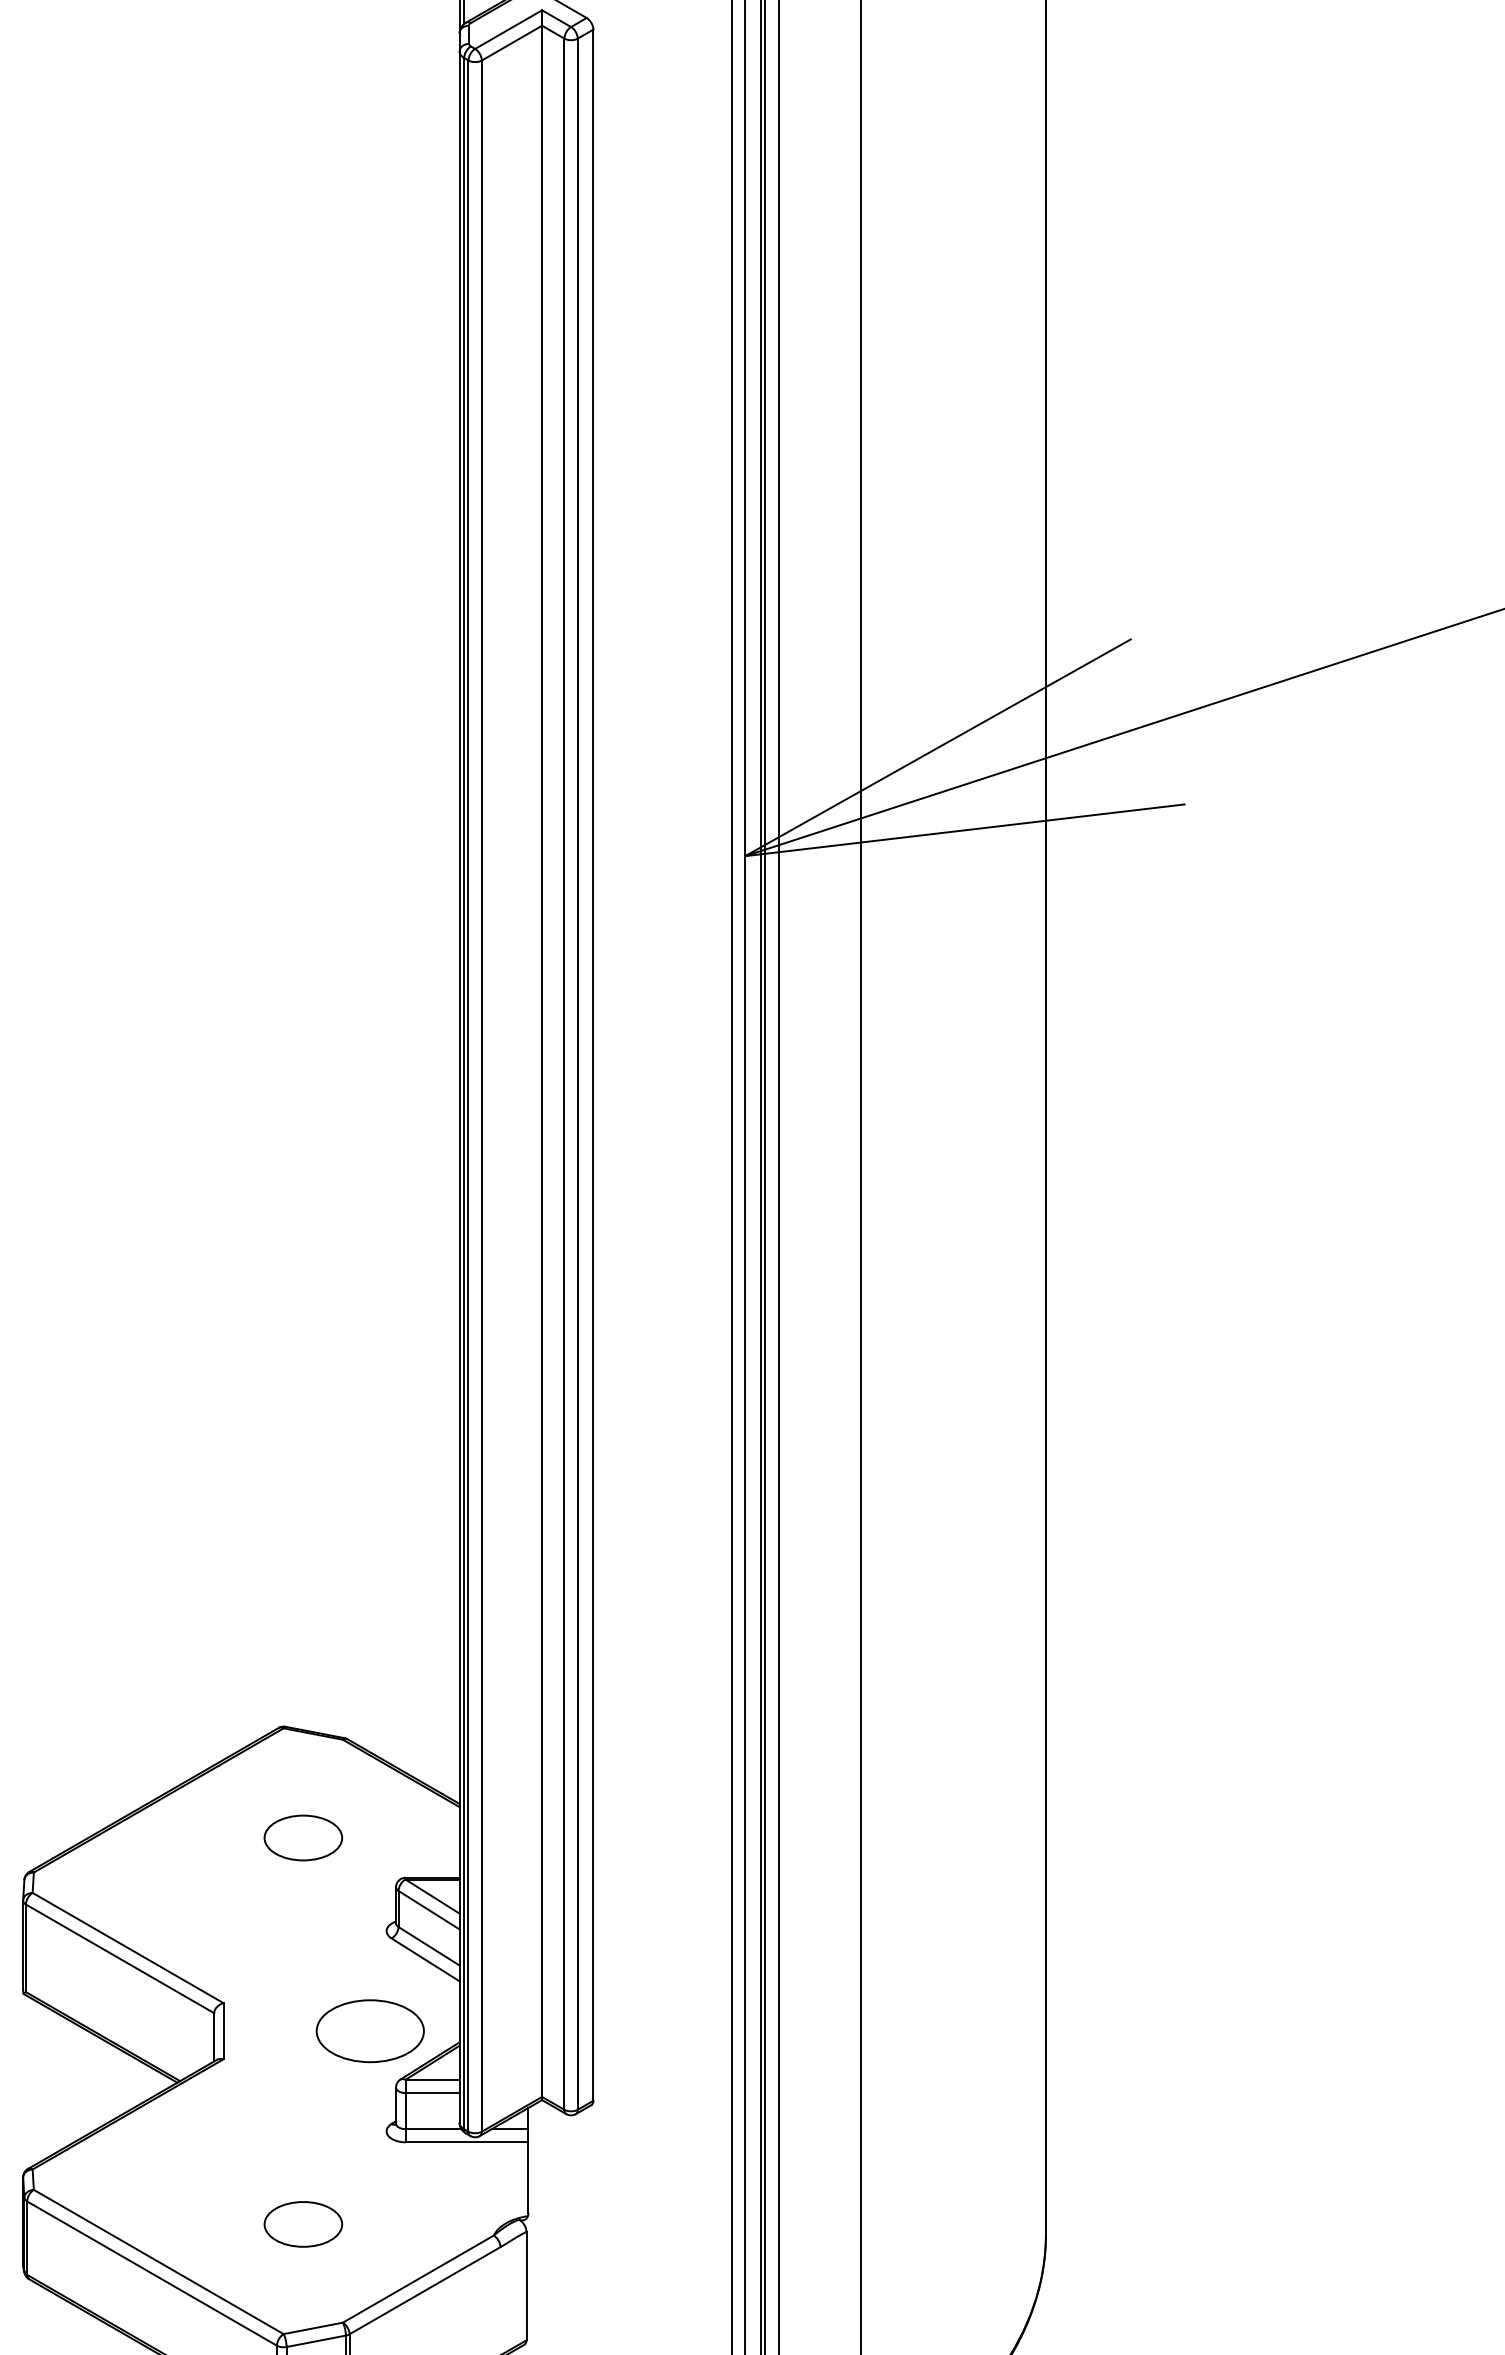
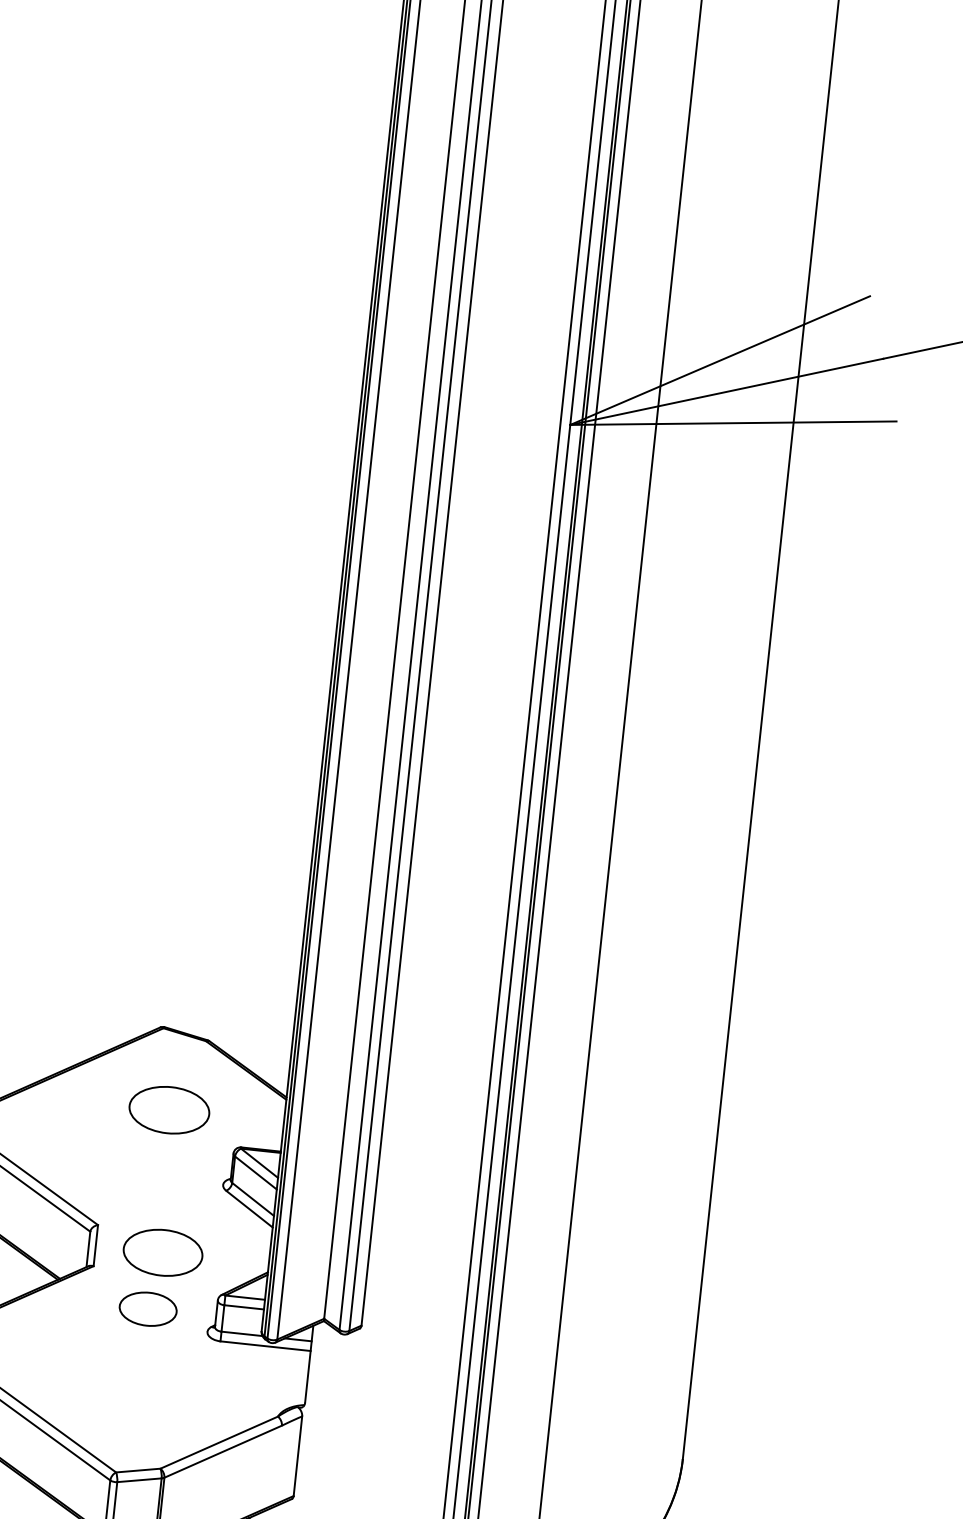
part: (303, 1837) -> (169, 1109), size x1.4
part: (369, 2031) -> (162, 1252), moved
part: (303, 2224) -> (148, 1309), moved

